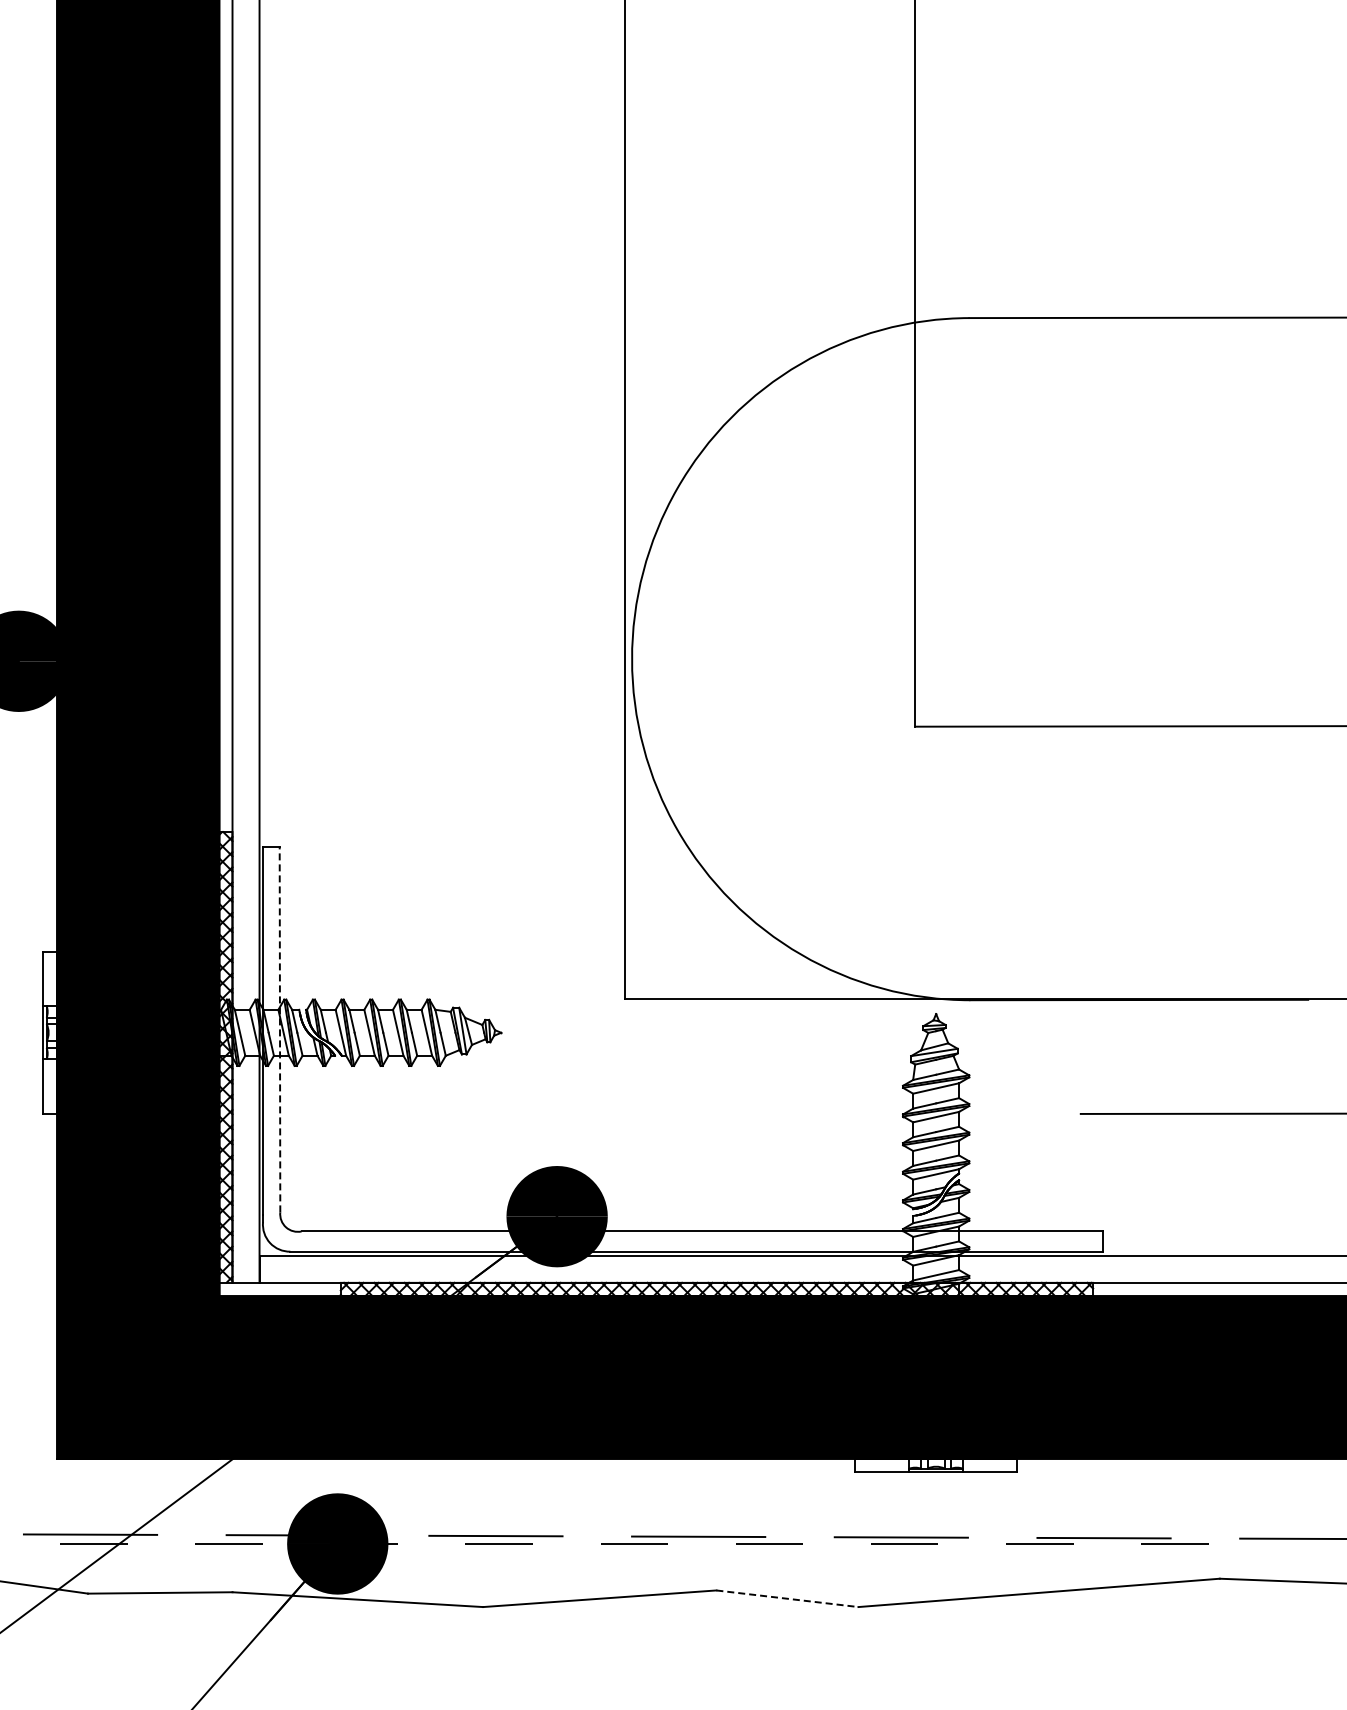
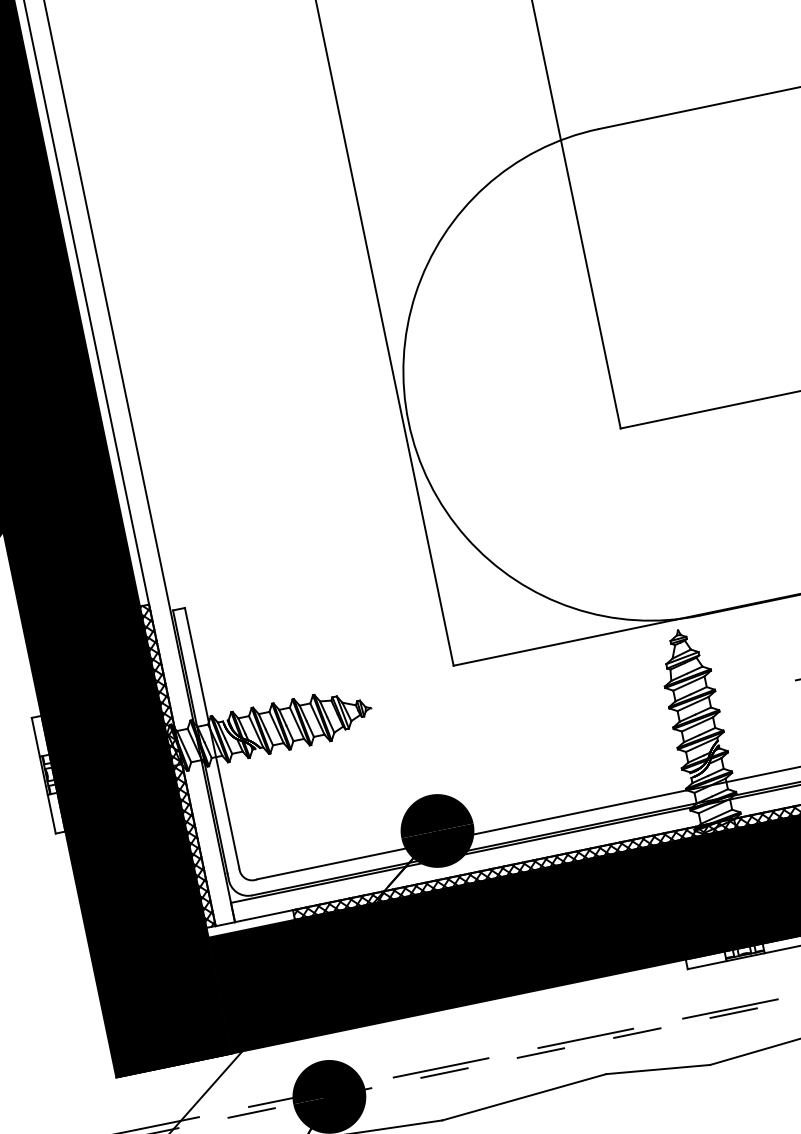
line: (280, 1029) -> (212, 738), dashed -> solid
line: (787, 1598) -> (658, 1069), dashed -> solid

